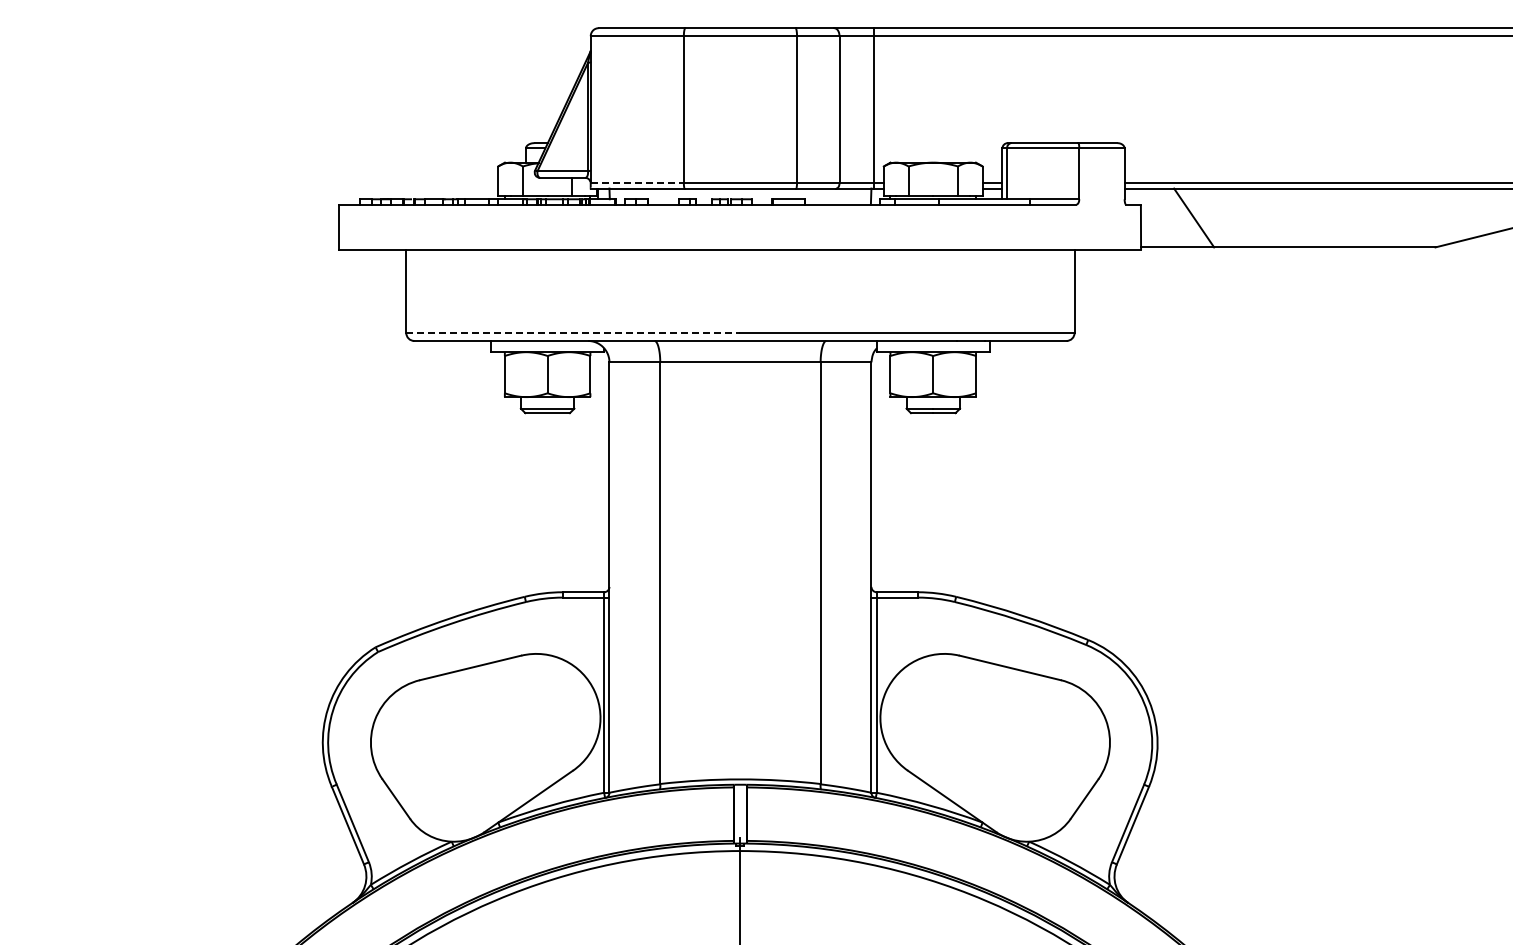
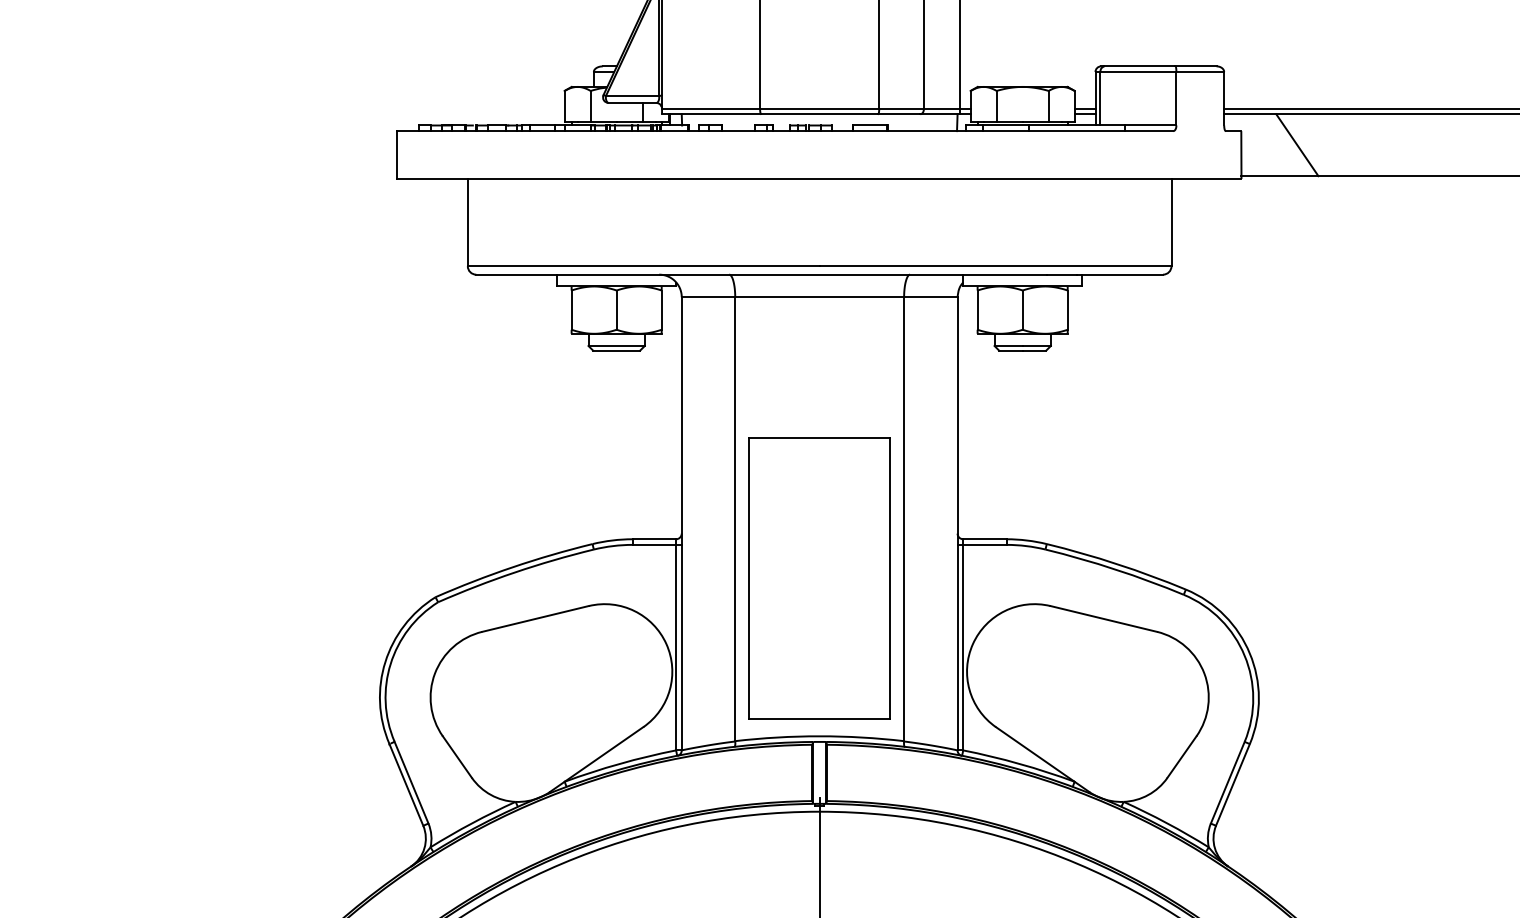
line: (637, 183) -> (711, 108), dashed -> solid
line: (573, 332) -> (643, 265), dashed -> solid
part: (740, 629) -> (819, 578), added

